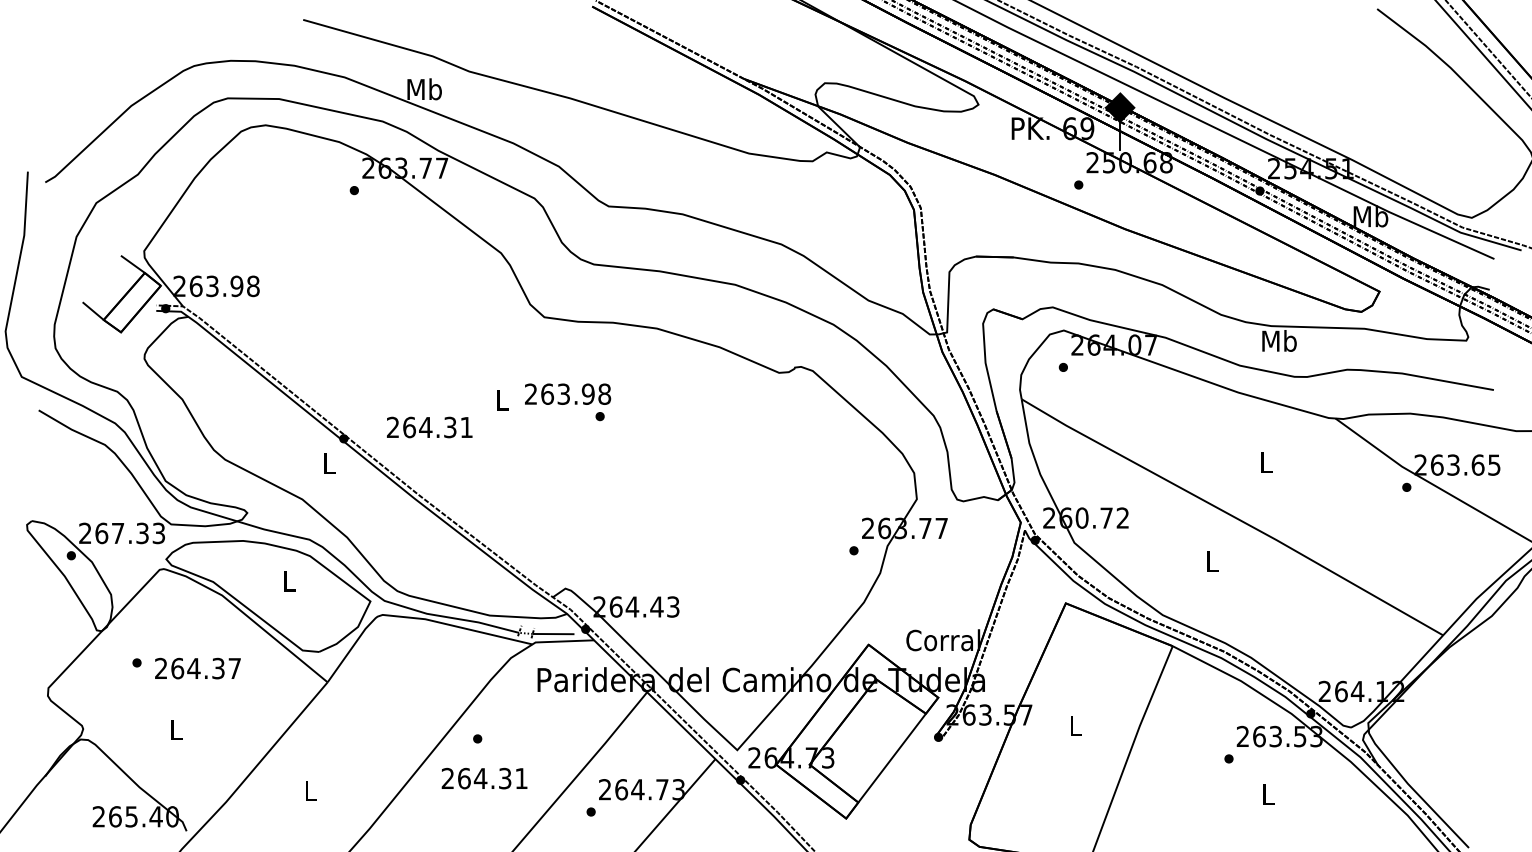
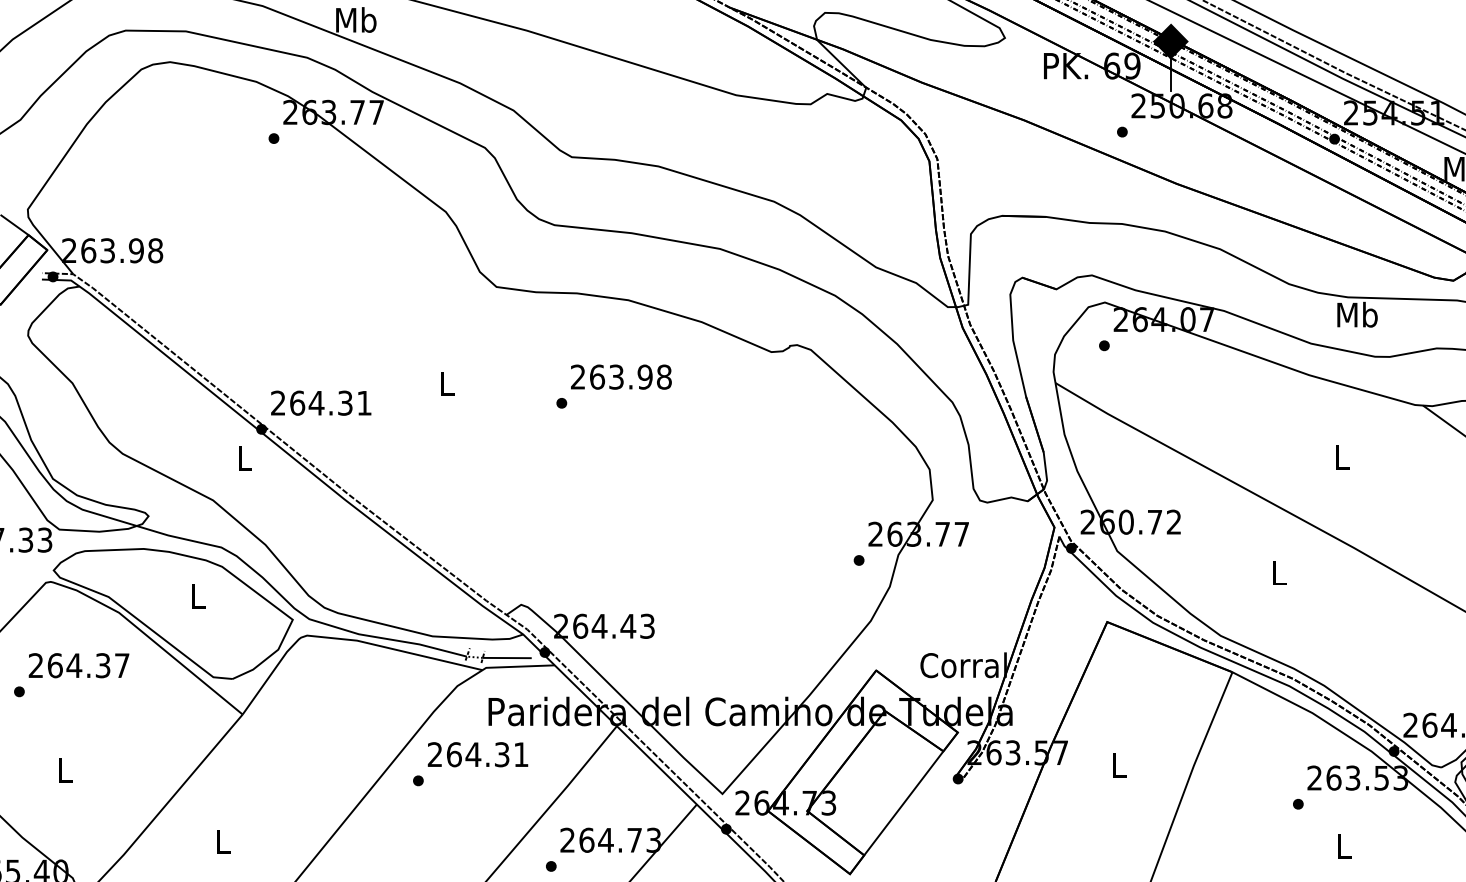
text: (568, 393) -> (621, 376), moved
text: (429, 427) -> (320, 403), moved
text: (197, 668) -> (78, 665), moved
text: (484, 778) -> (477, 754), moved

